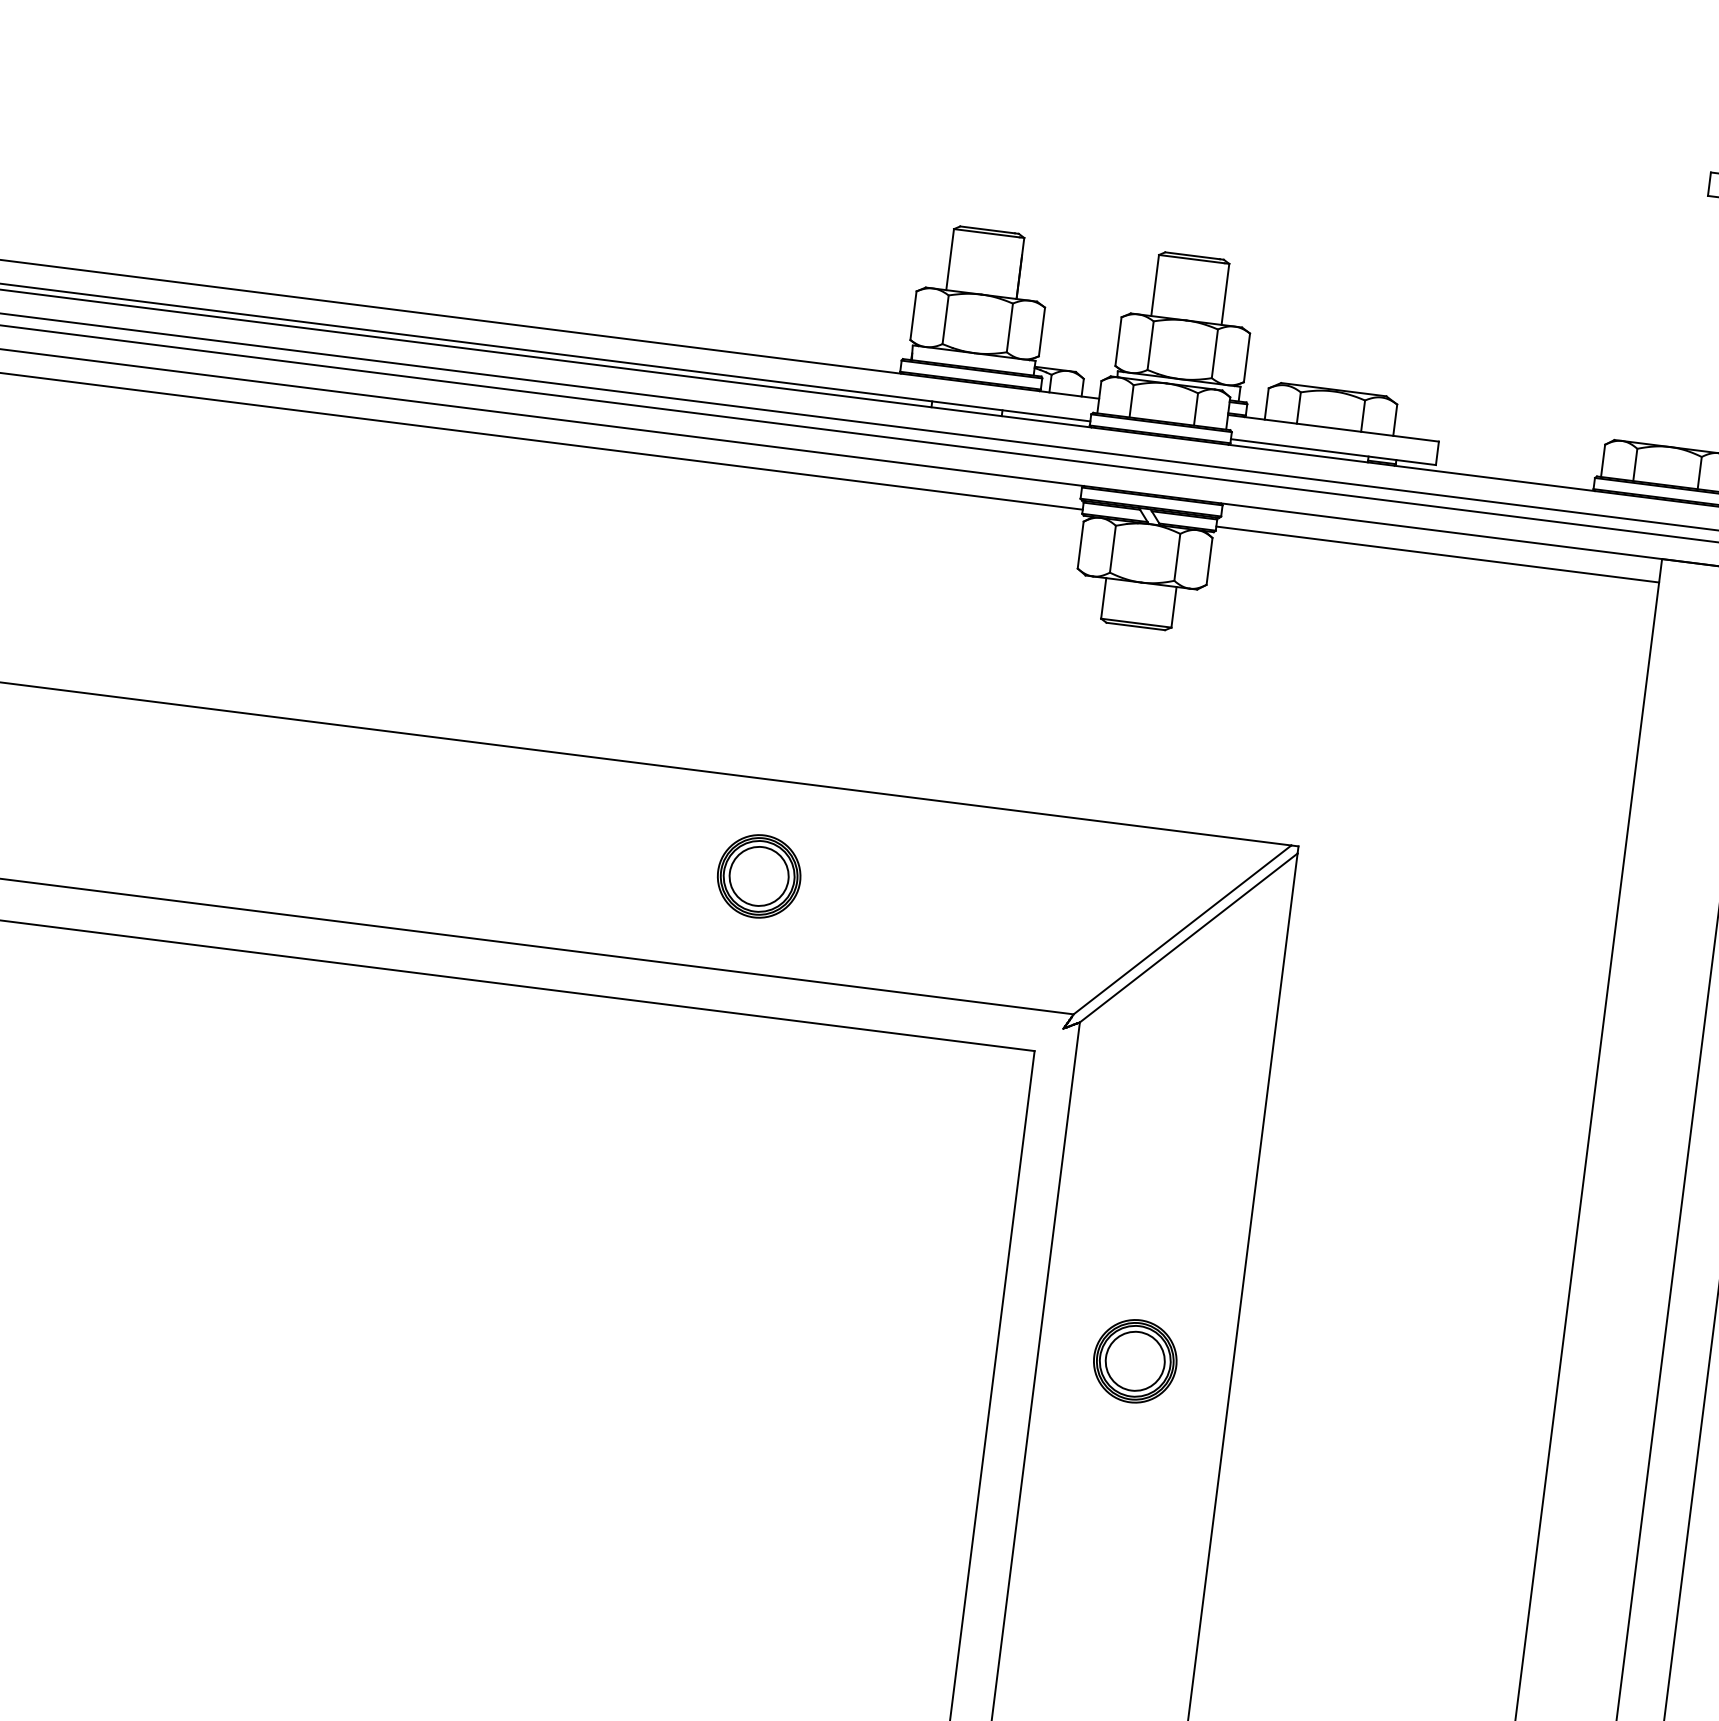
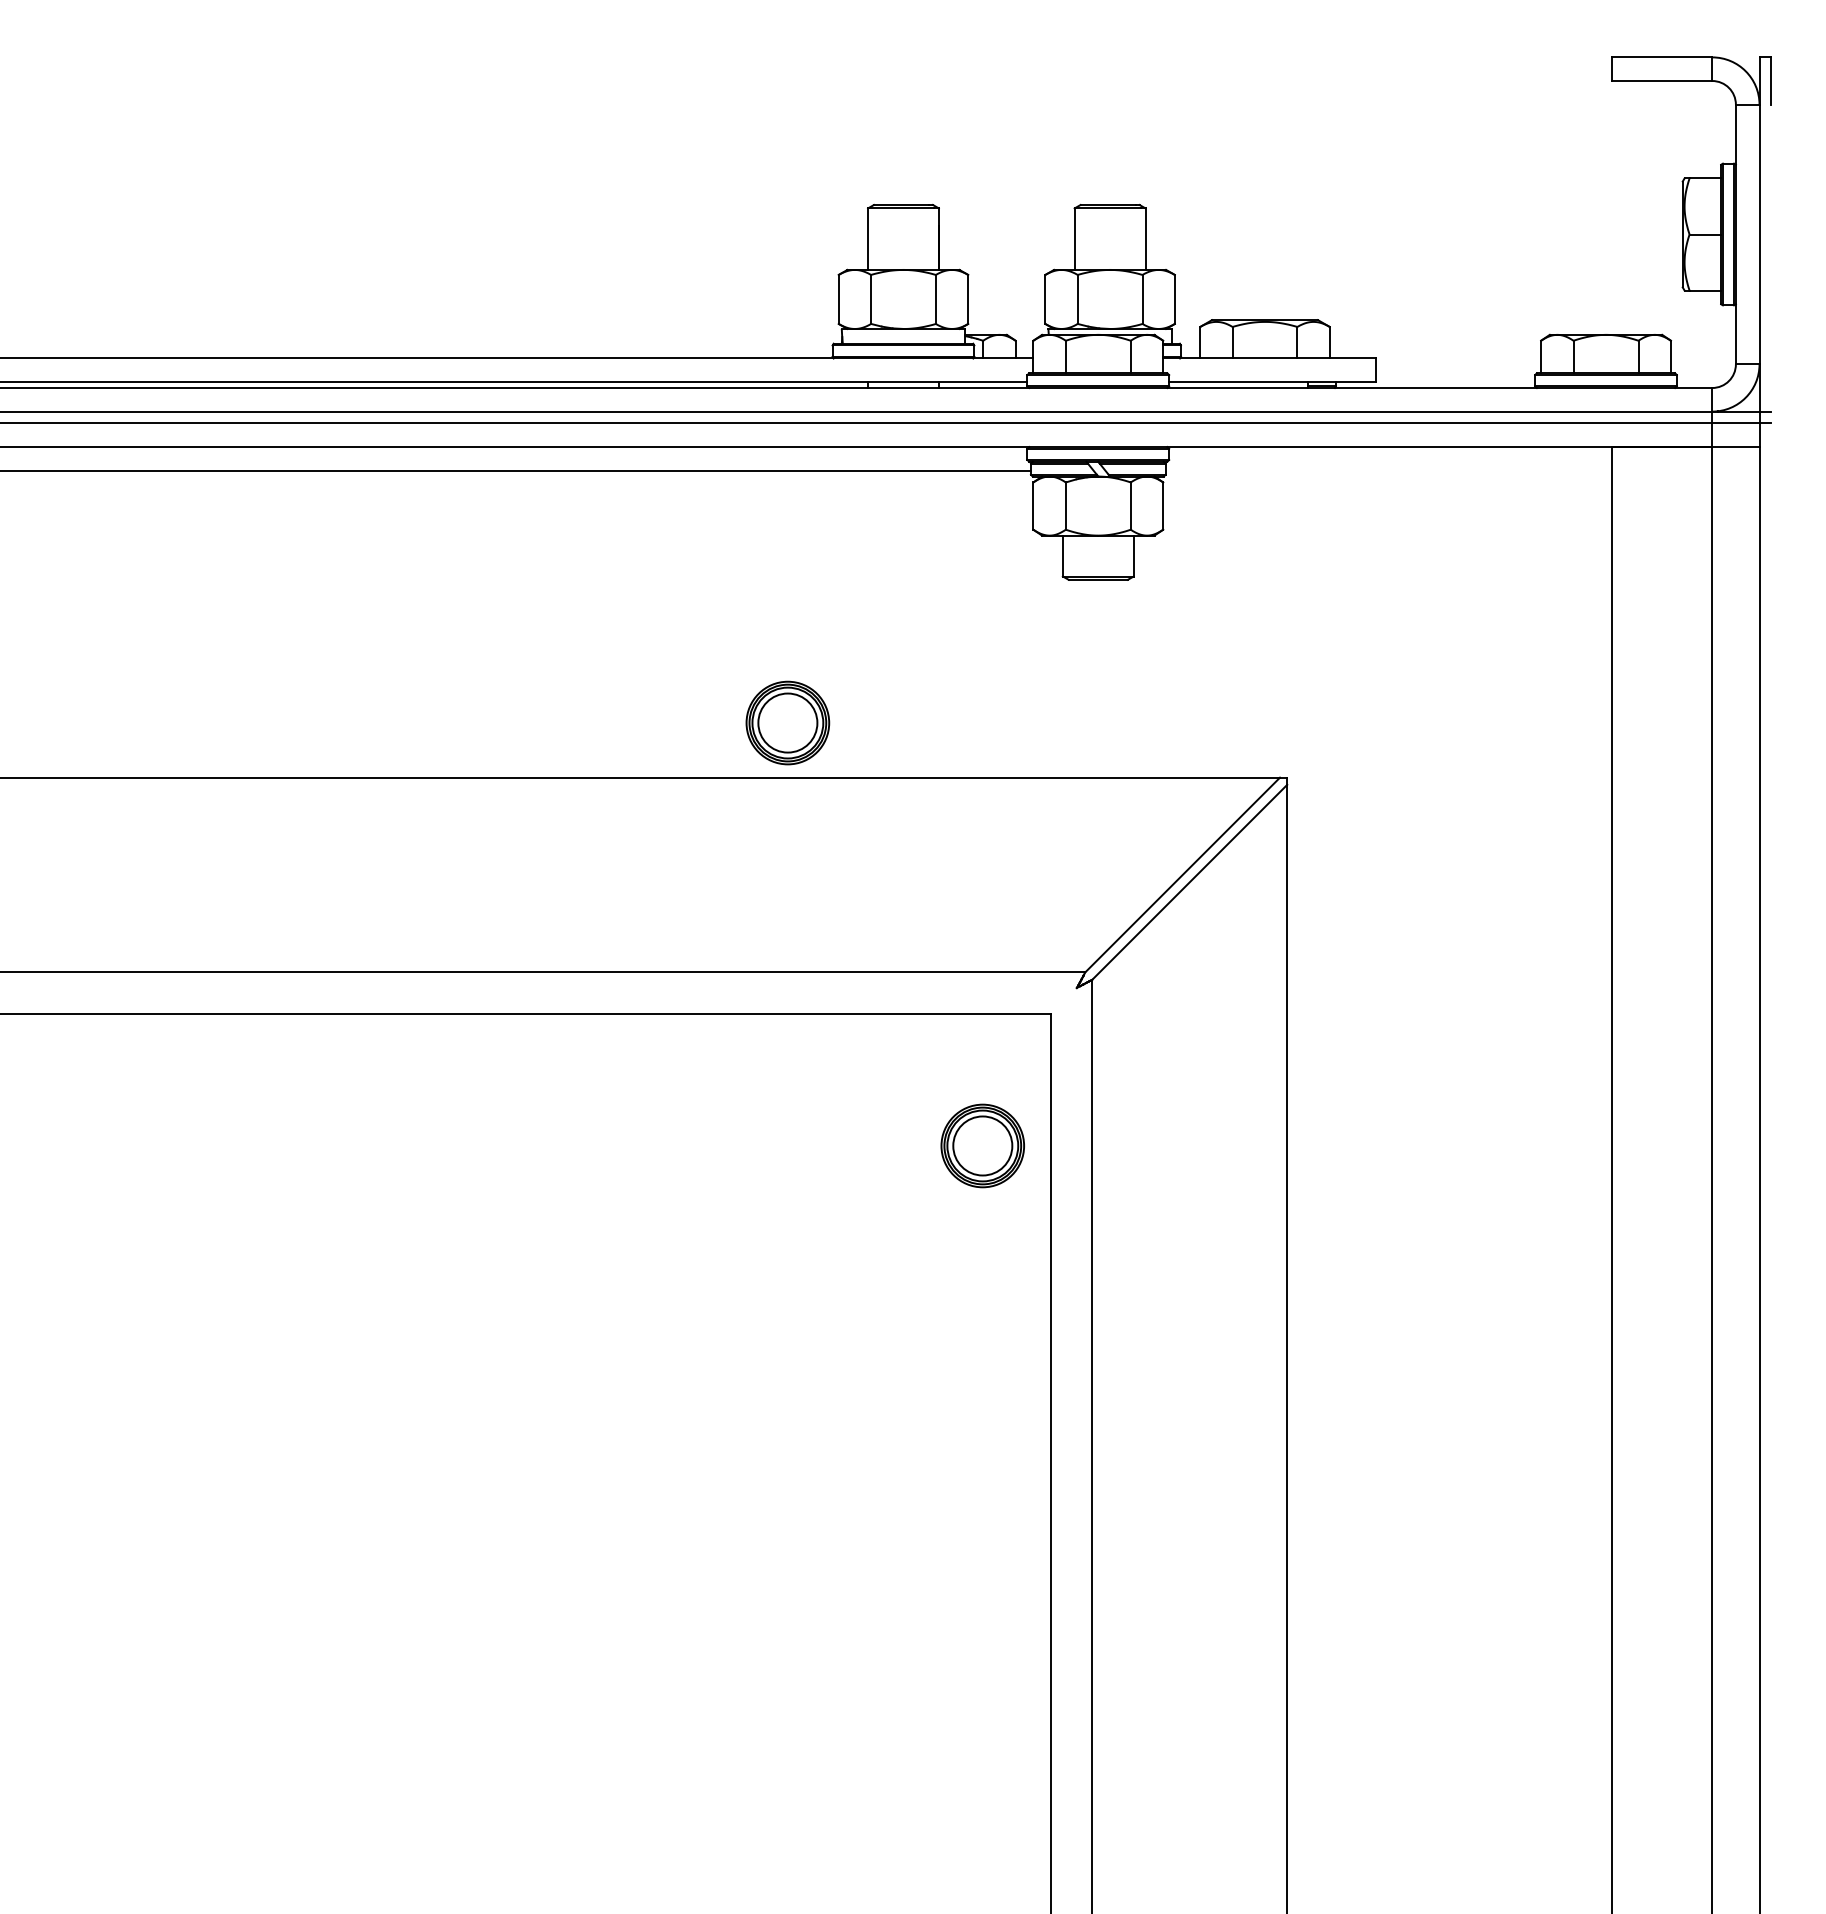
line: (1437, 554) -> (1388, 470), removed
part: (758, 875) -> (787, 722), moved
part: (1135, 1360) -> (982, 1145), moved

